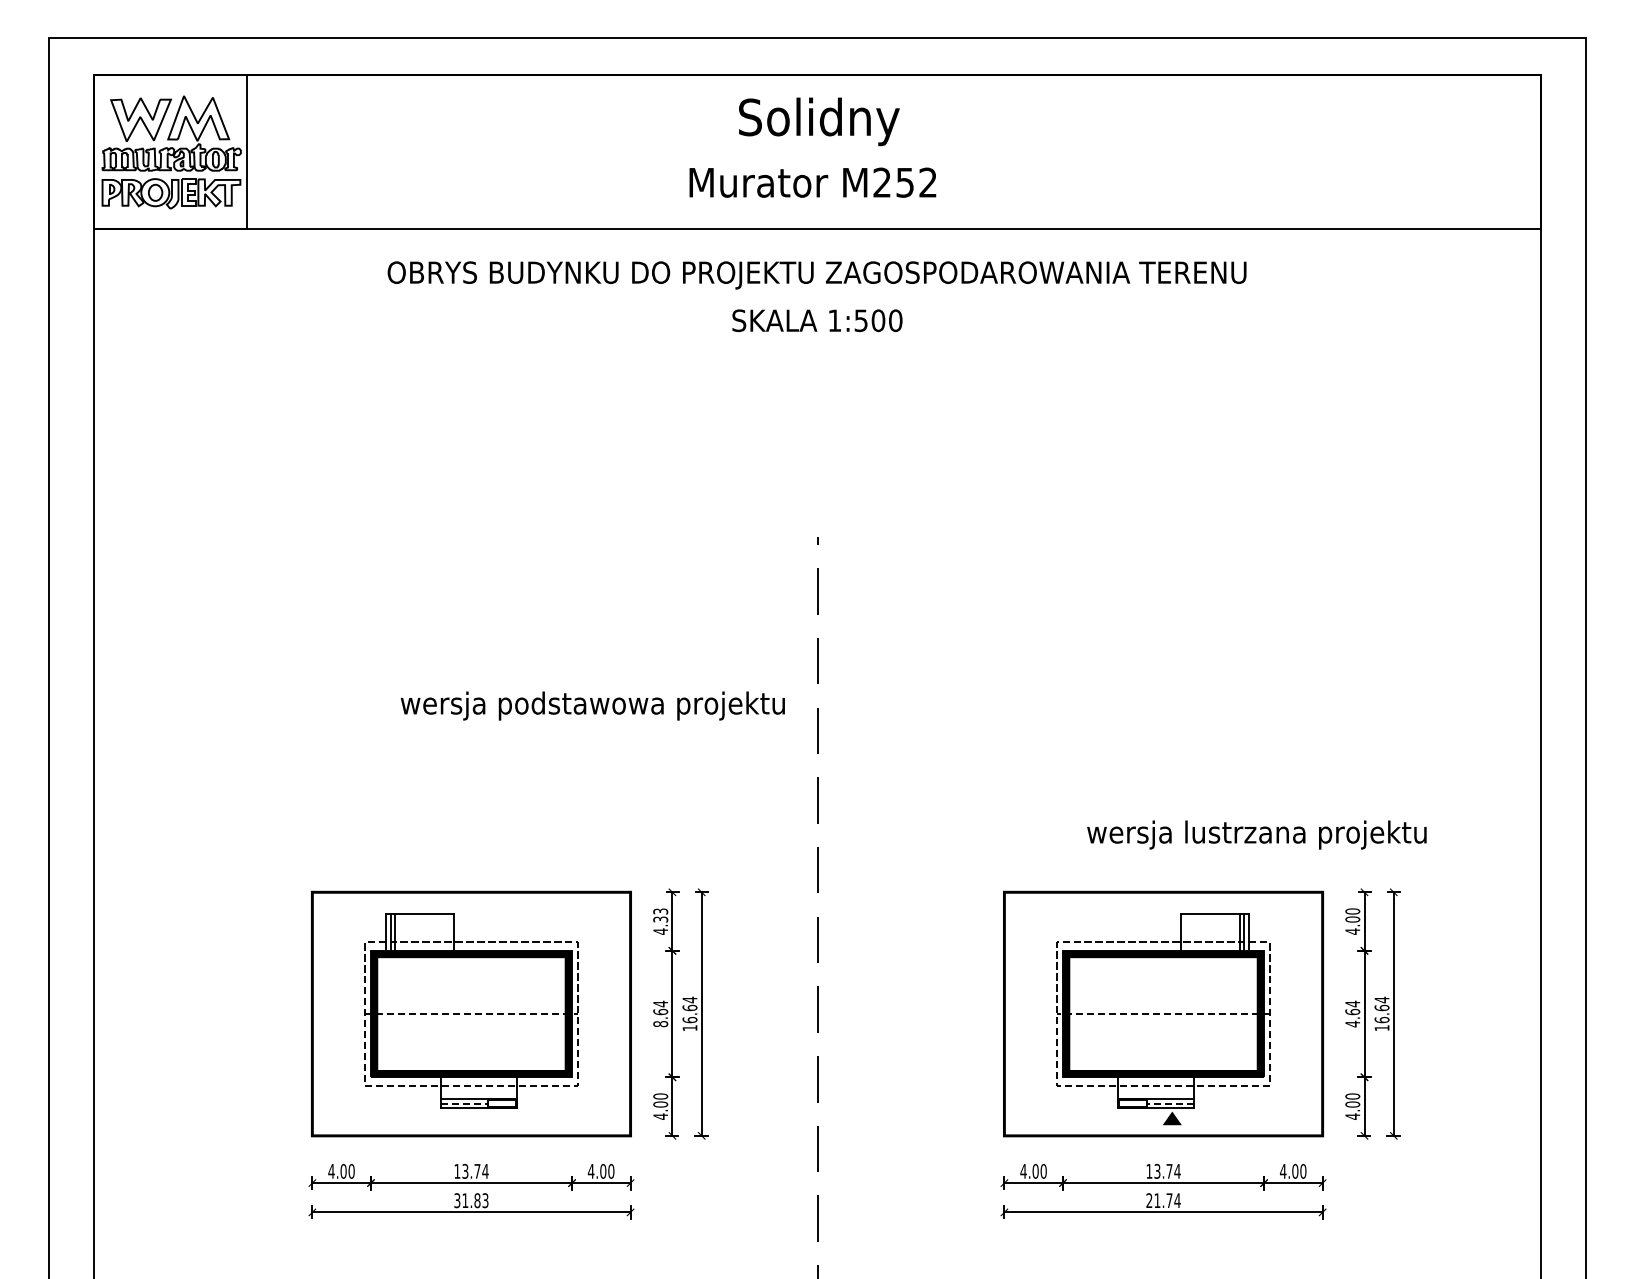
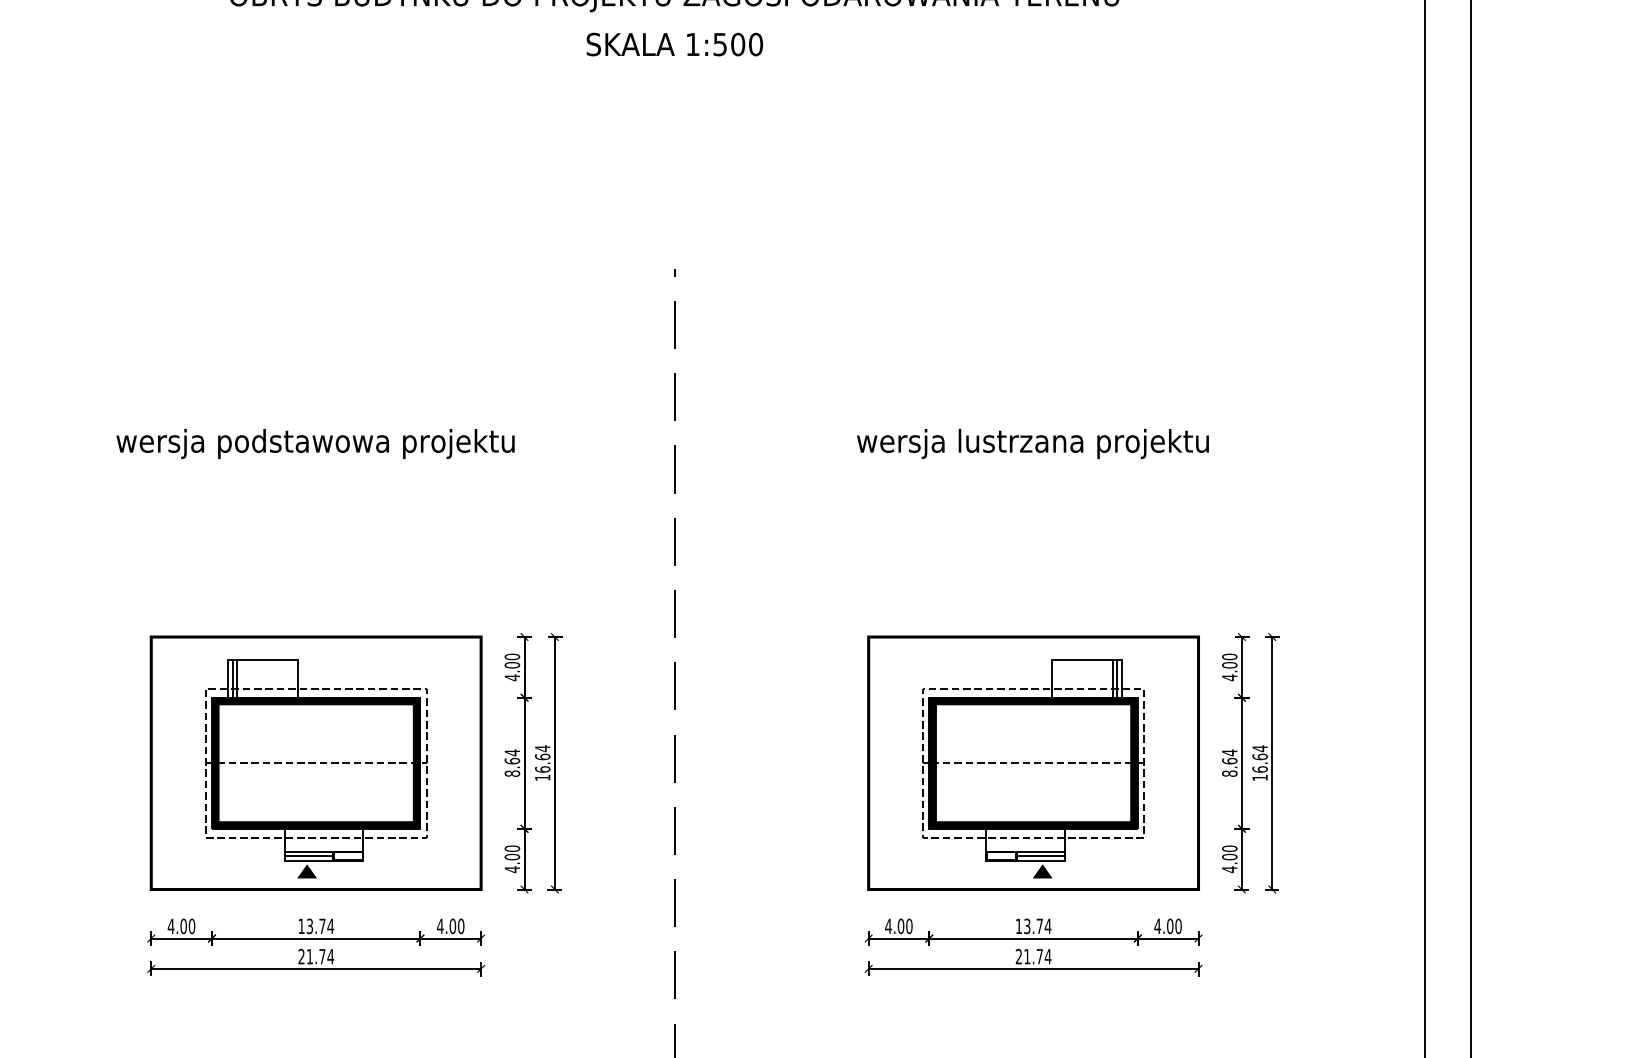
text: (592, 705) -> (315, 443), moved
text: (1256, 834) -> (1032, 443), moved
text: (660, 915) -> (512, 661), 4.33 -> 4.00
text: (1352, 1023) -> (1229, 773), 4.64 -> 8.64
line: (465, 1103) -> (310, 855), dashed -> solid
line: (1169, 1103) -> (1039, 855), dashed -> solid
fill: (462, 1118) -> (306, 871), added
text: (471, 1200) -> (316, 956), 31.83 -> 21.74

